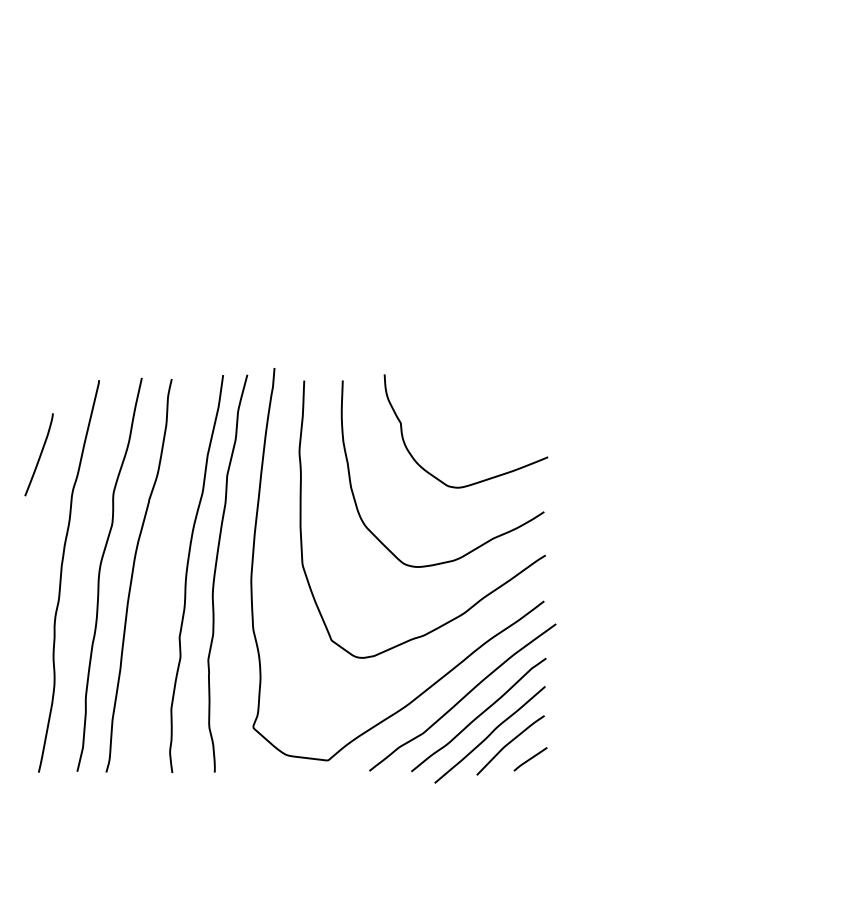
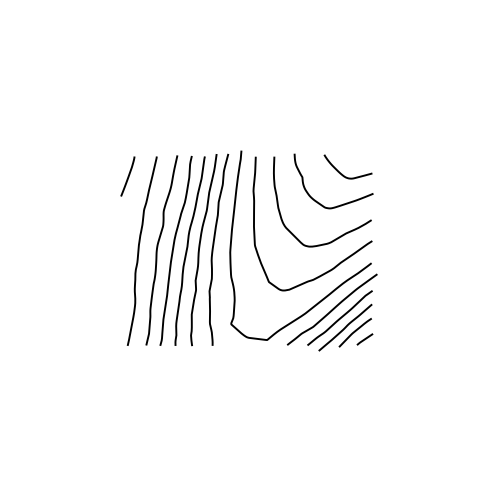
curve: (483, 415) -> (342, 173), added
line: (38, 454) -> (127, 176), moved
curve: (162, 574) -> (187, 250), added

